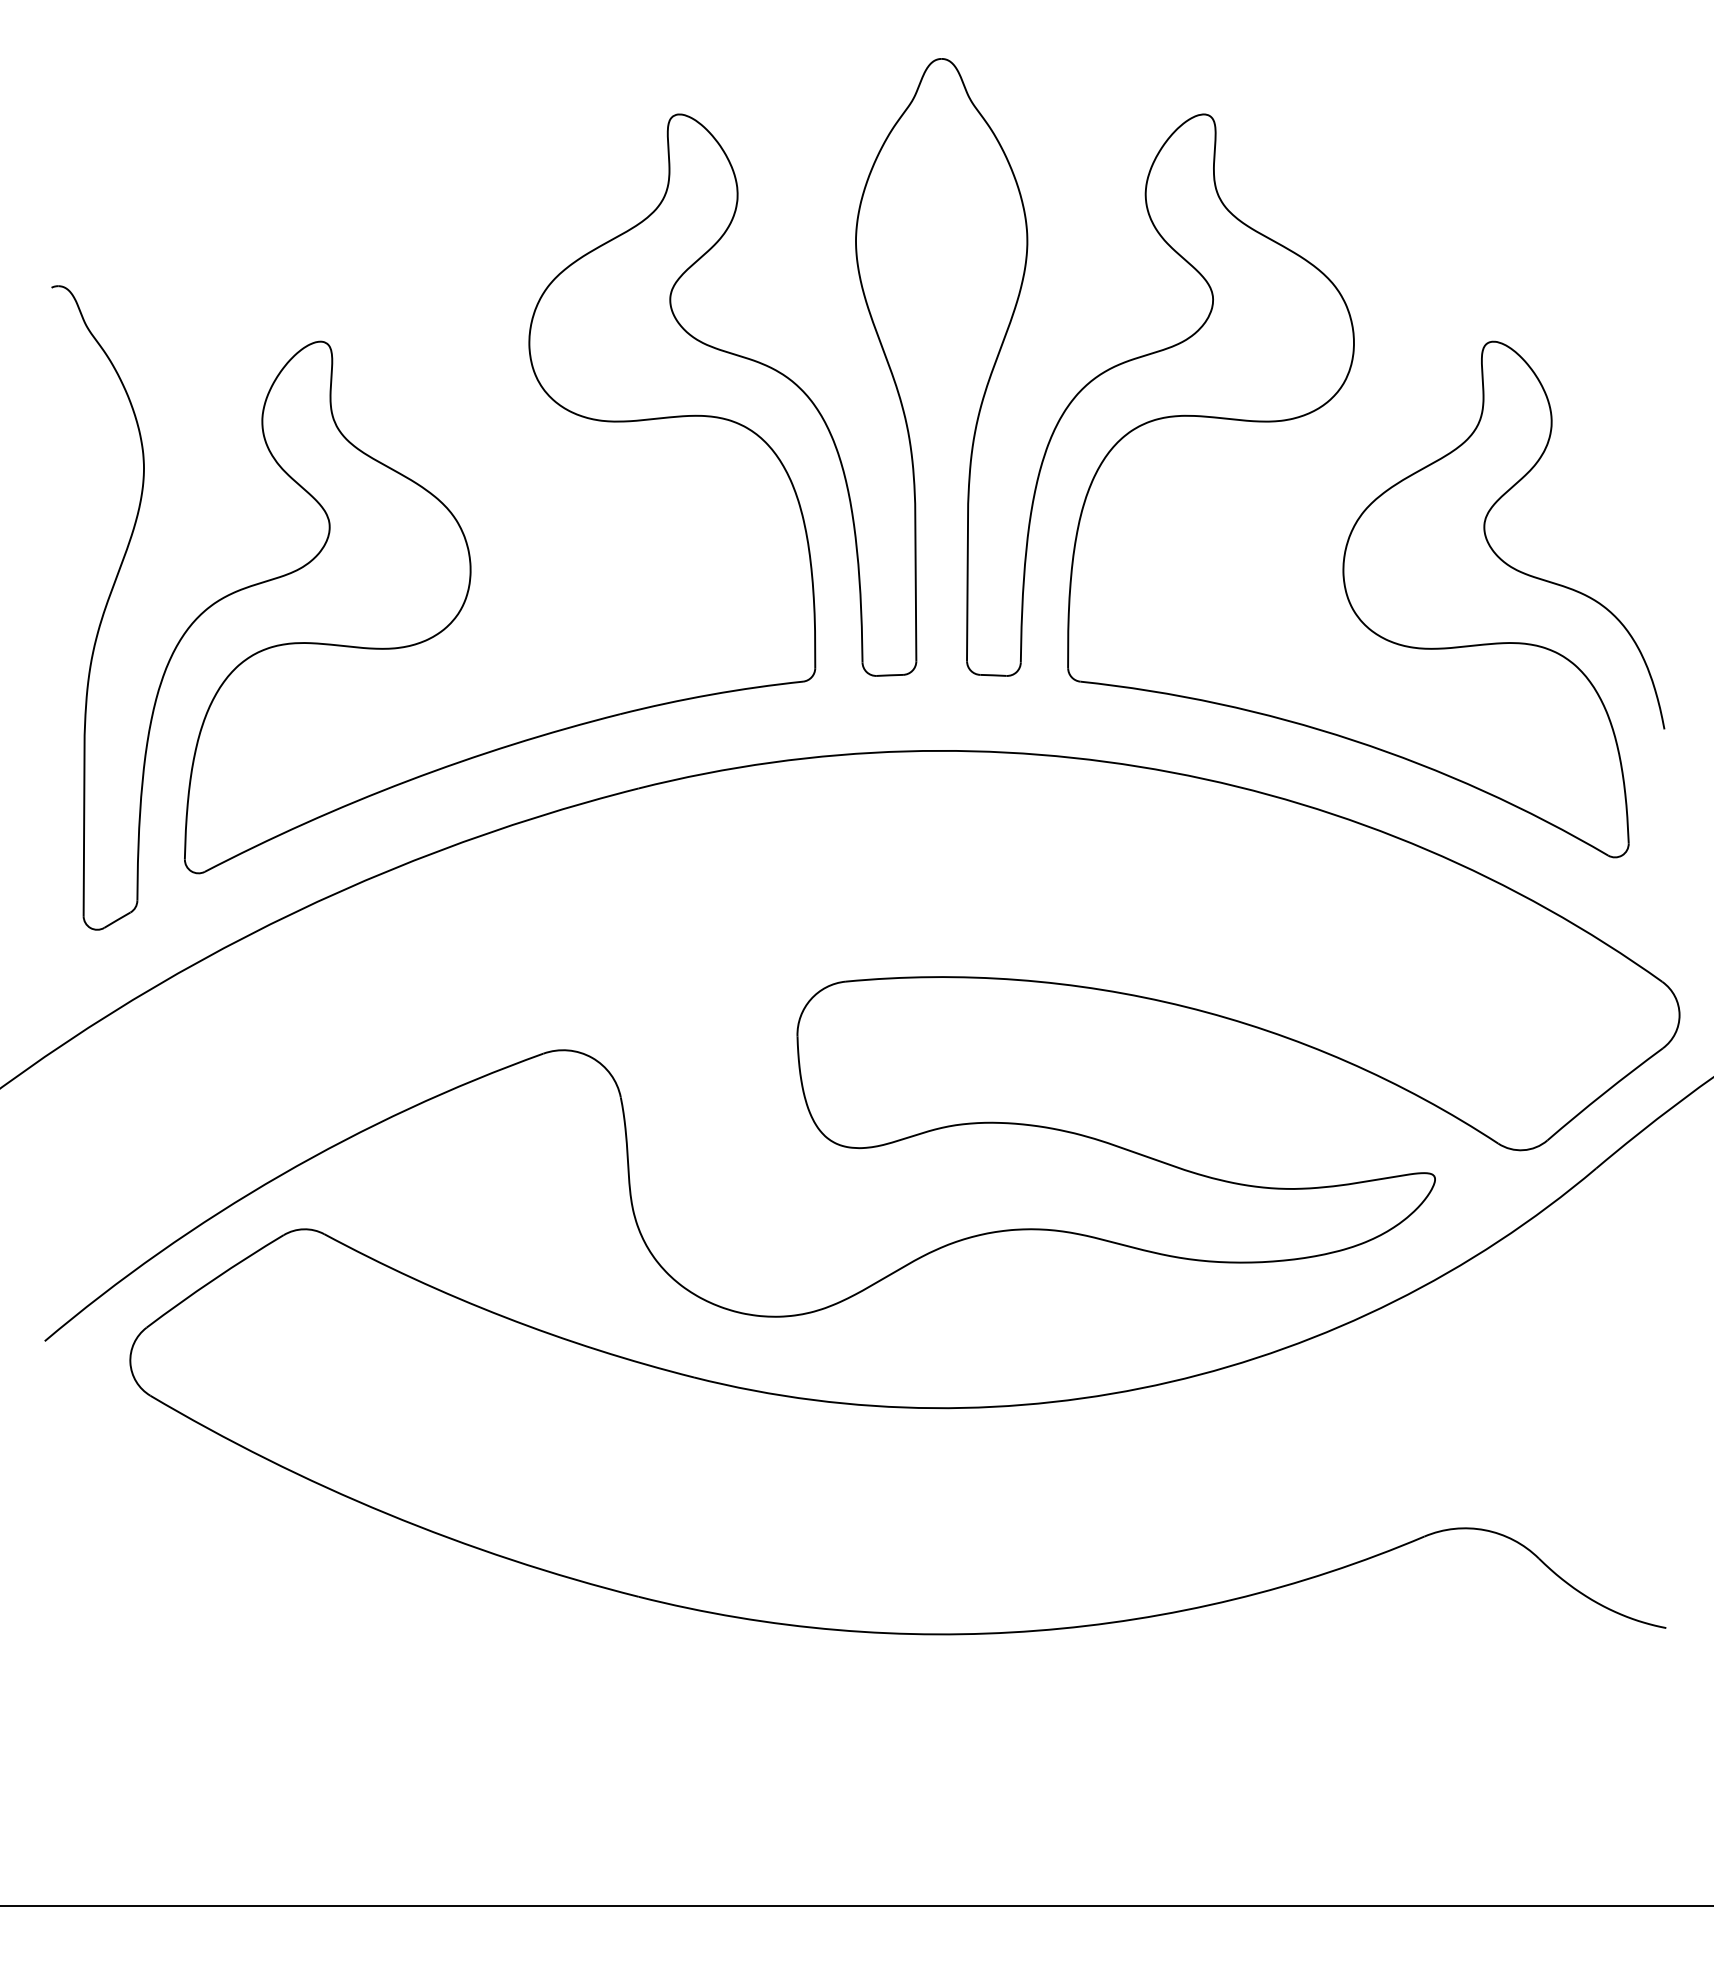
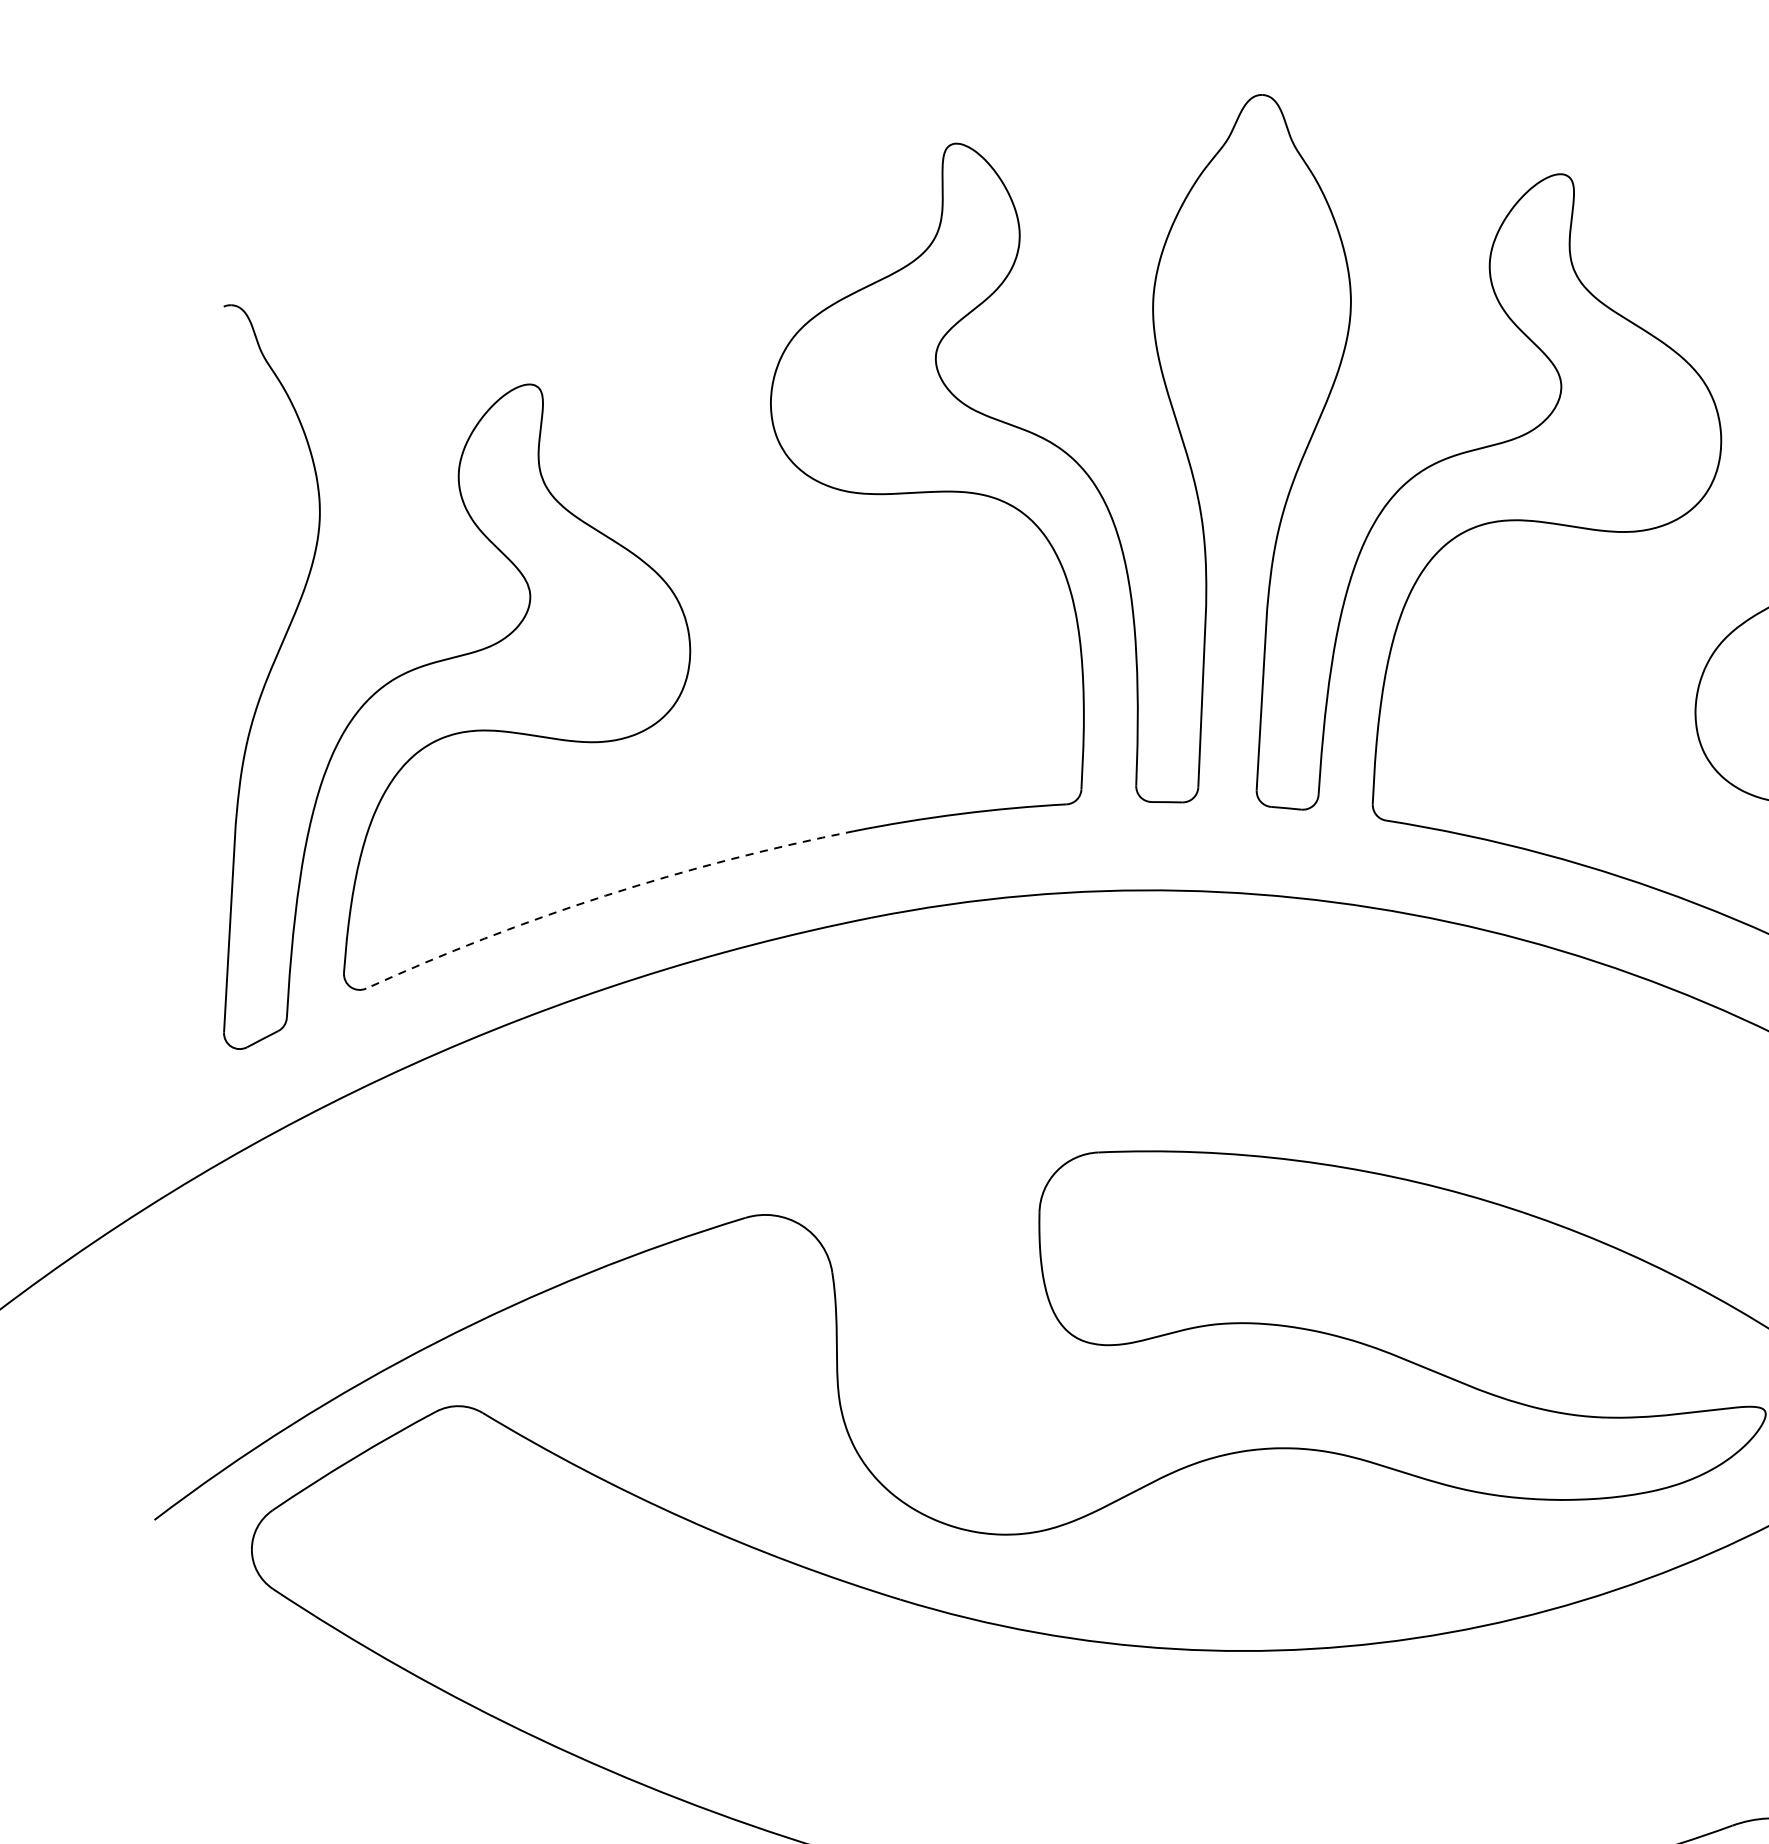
arc: (407, 780) -> (605, 895), solid -> dashed

